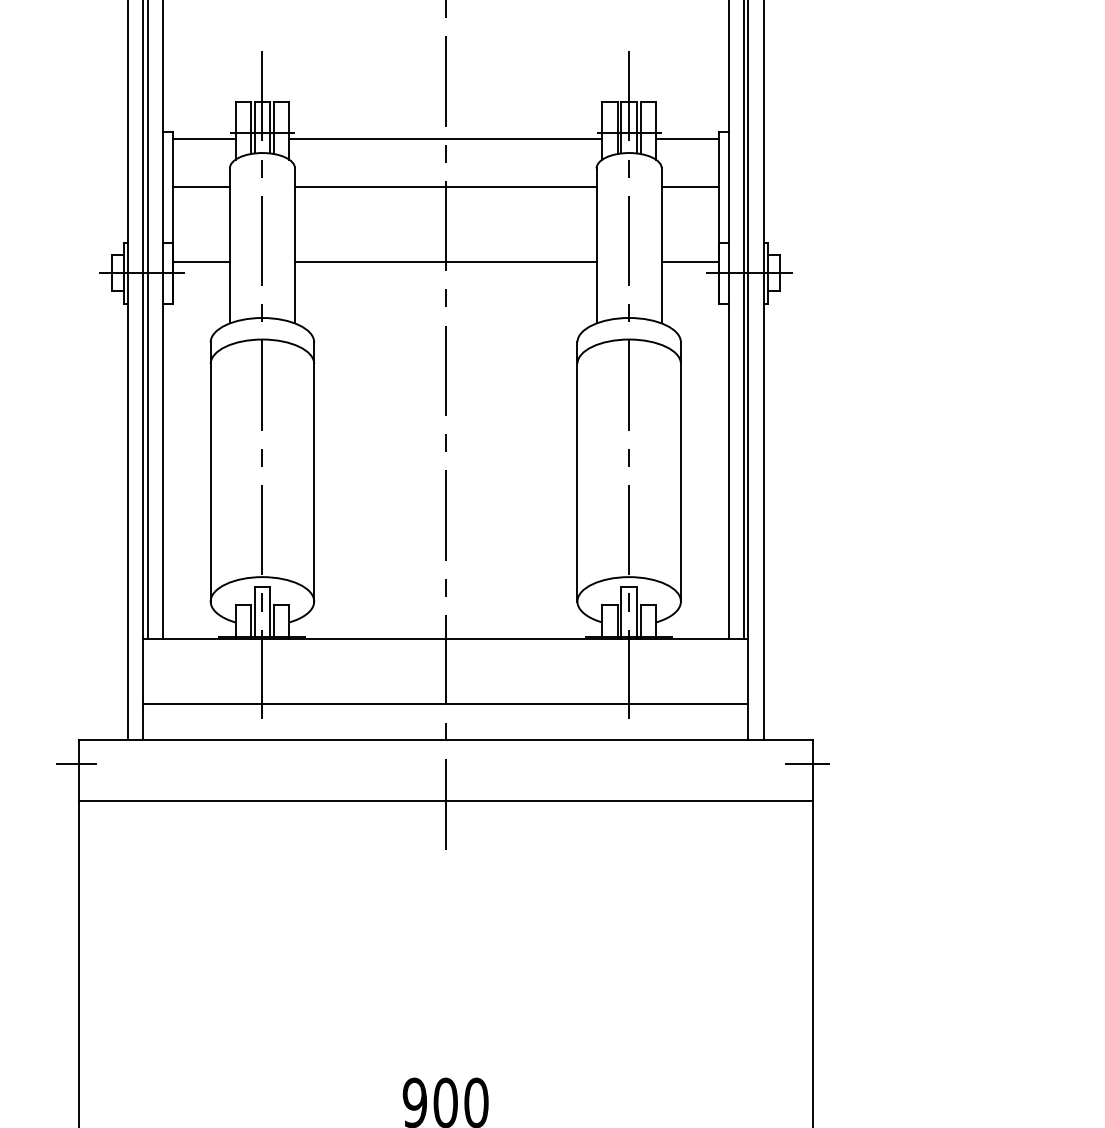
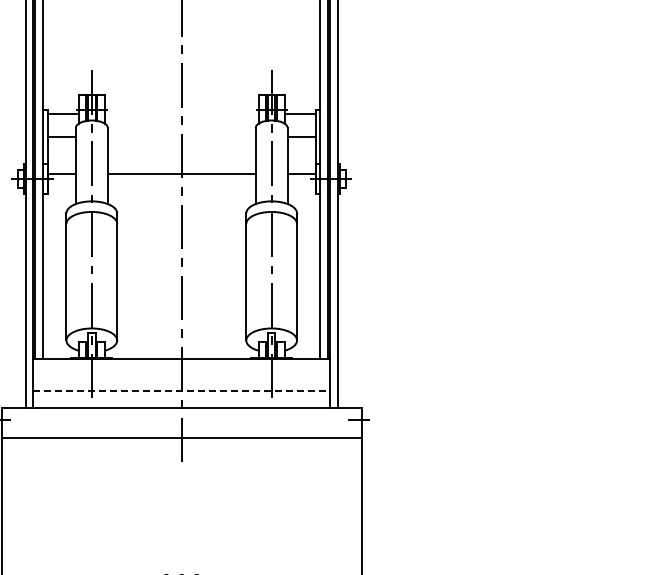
line: (445, 138) -> (181, 113), removed
line: (445, 187) -> (181, 137), removed
line: (447, 703) -> (182, 390), solid -> dashed

